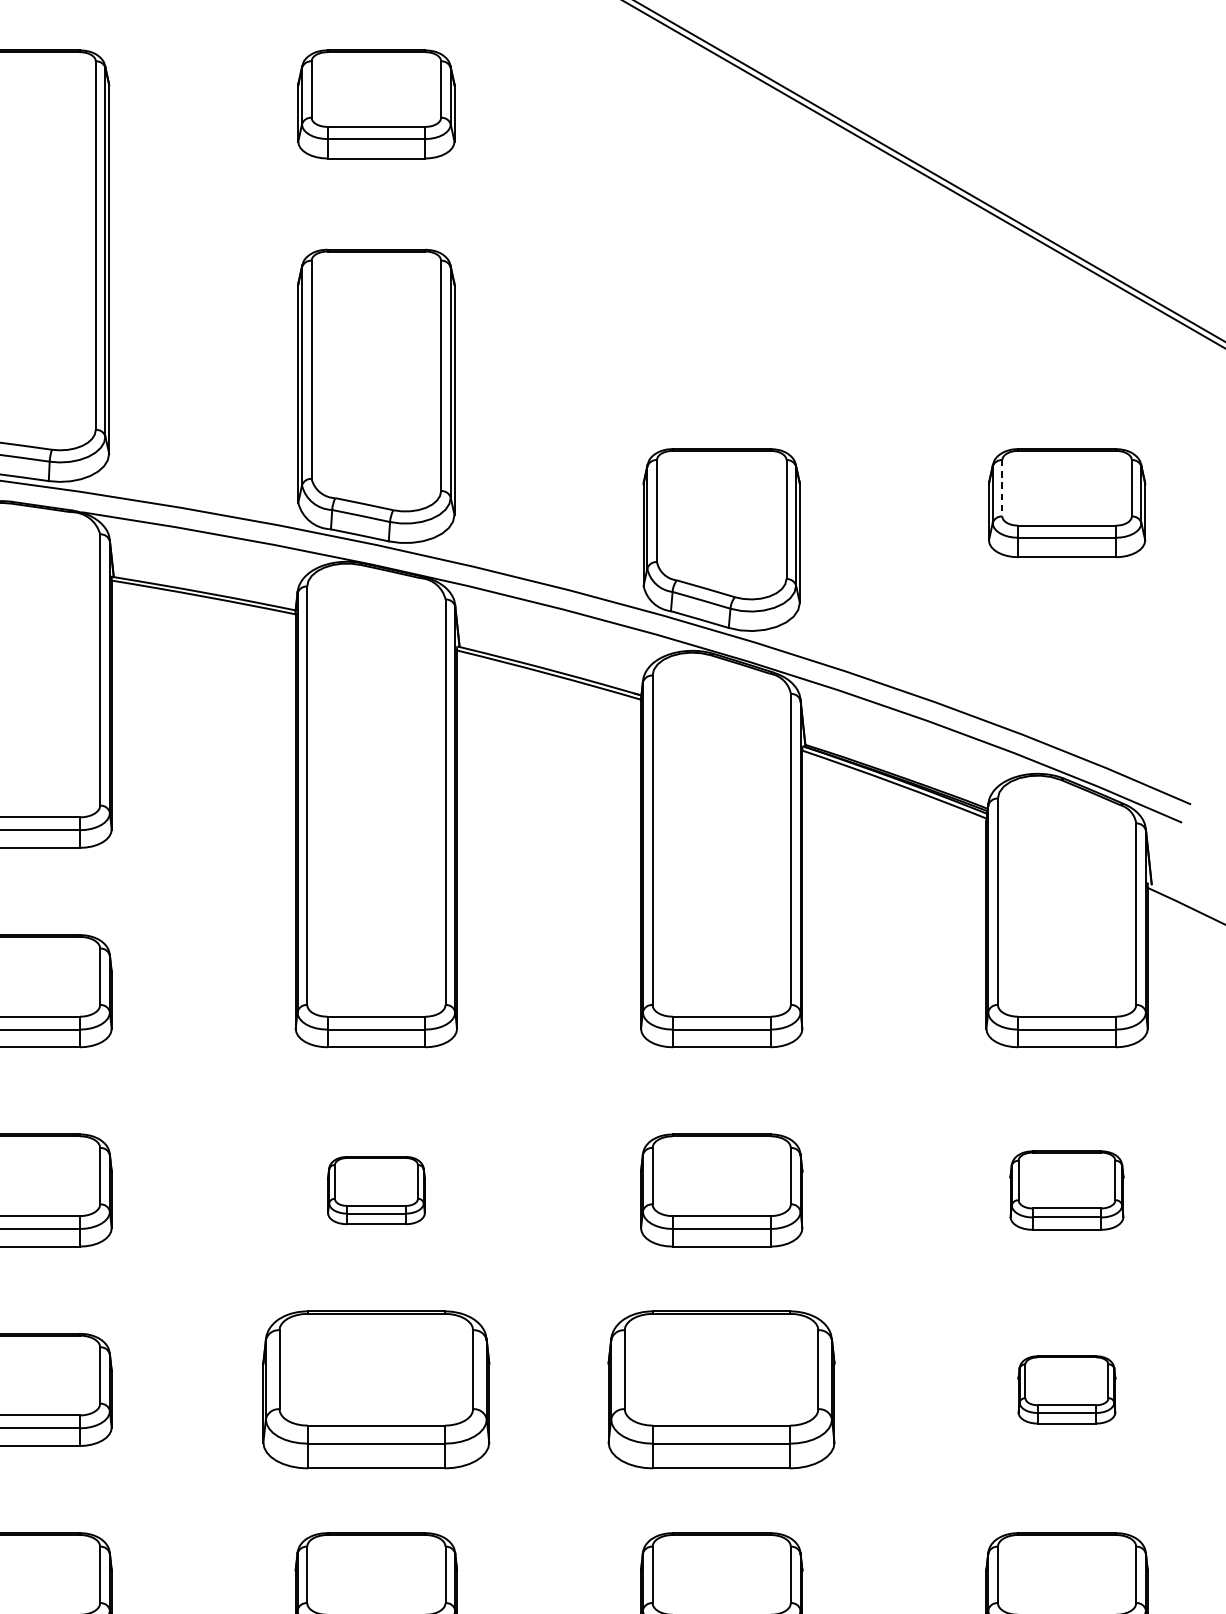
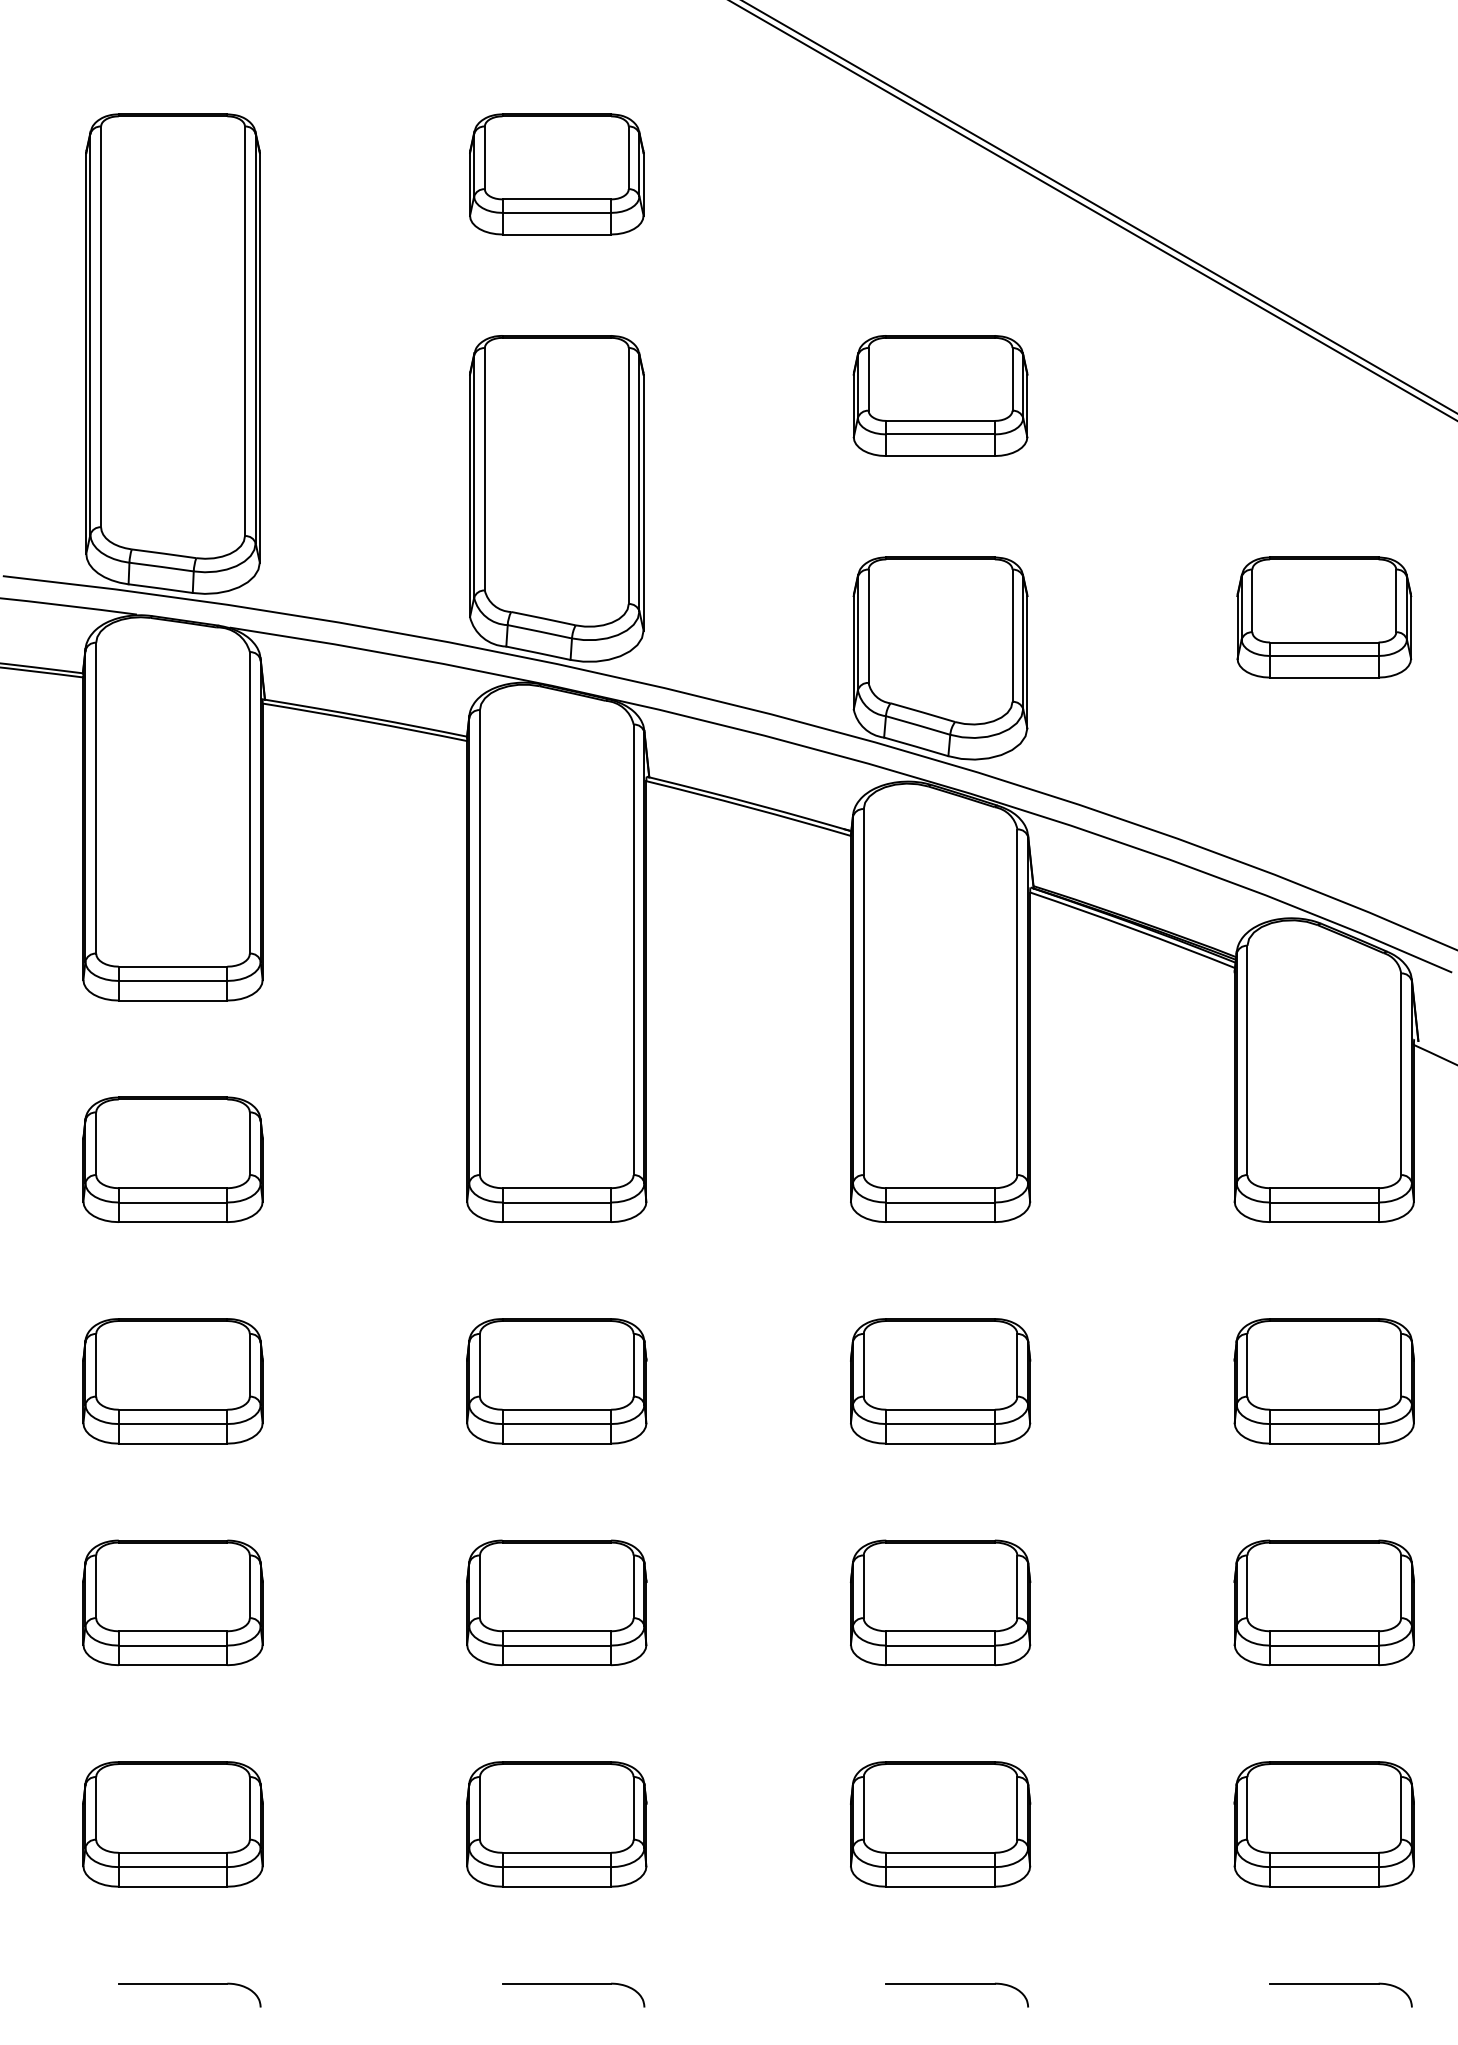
part: (721, 303) -> (940, 395), added
line: (1002, 488) -> (1252, 601), dashed -> solid
part: (376, 1190) -> (556, 1381), size x1.67
part: (1066, 1190) -> (1323, 1381), size x1.43
part: (376, 1389) -> (556, 1602), size x0.71
part: (721, 1389) -> (940, 1602), size x0.71
part: (1066, 1389) -> (1323, 1602), size x1.67

